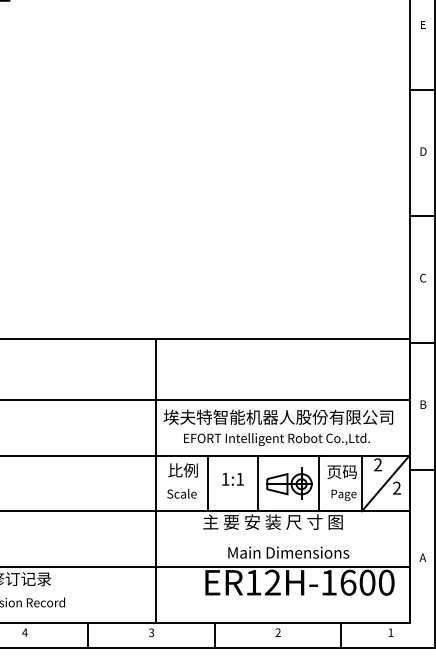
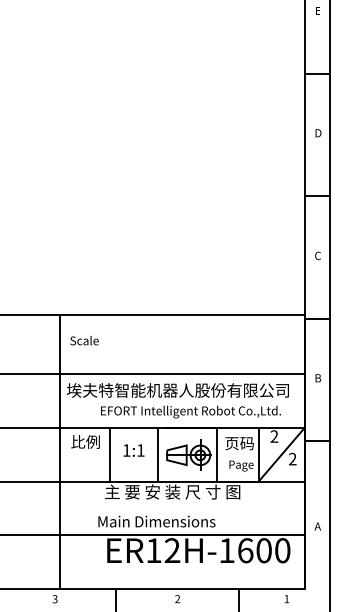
text: (276, 439) -> (190, 412), moved
text: (181, 493) -> (84, 340), moved
text: (288, 552) -> (156, 521), moved

